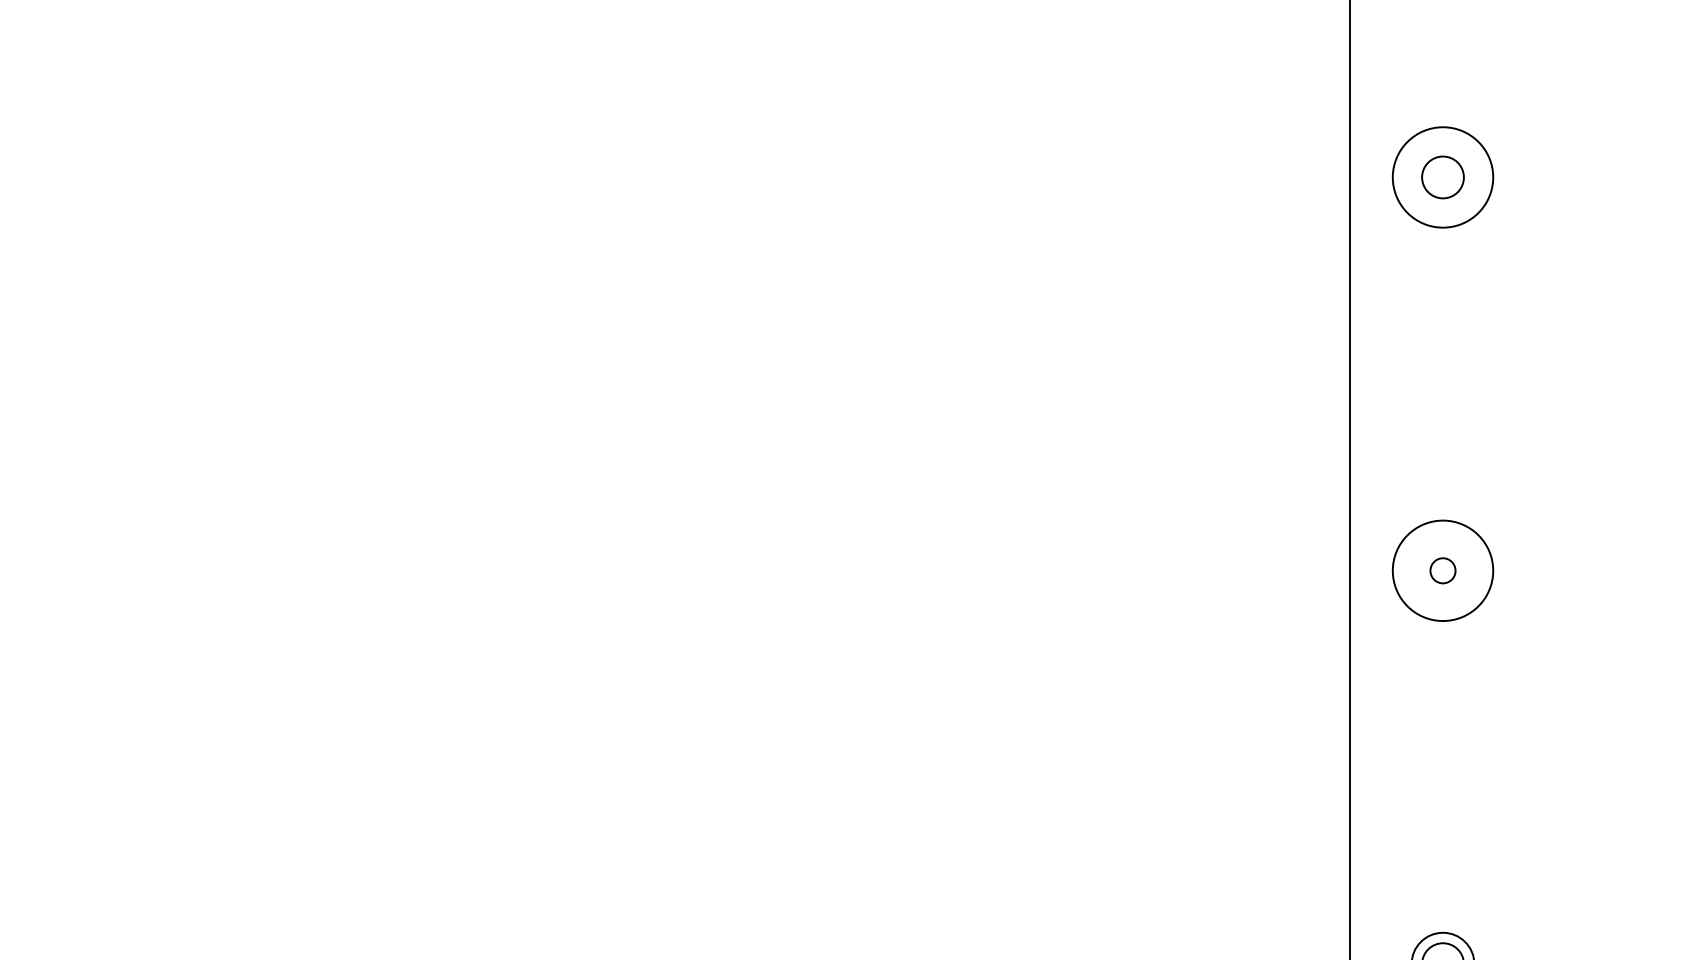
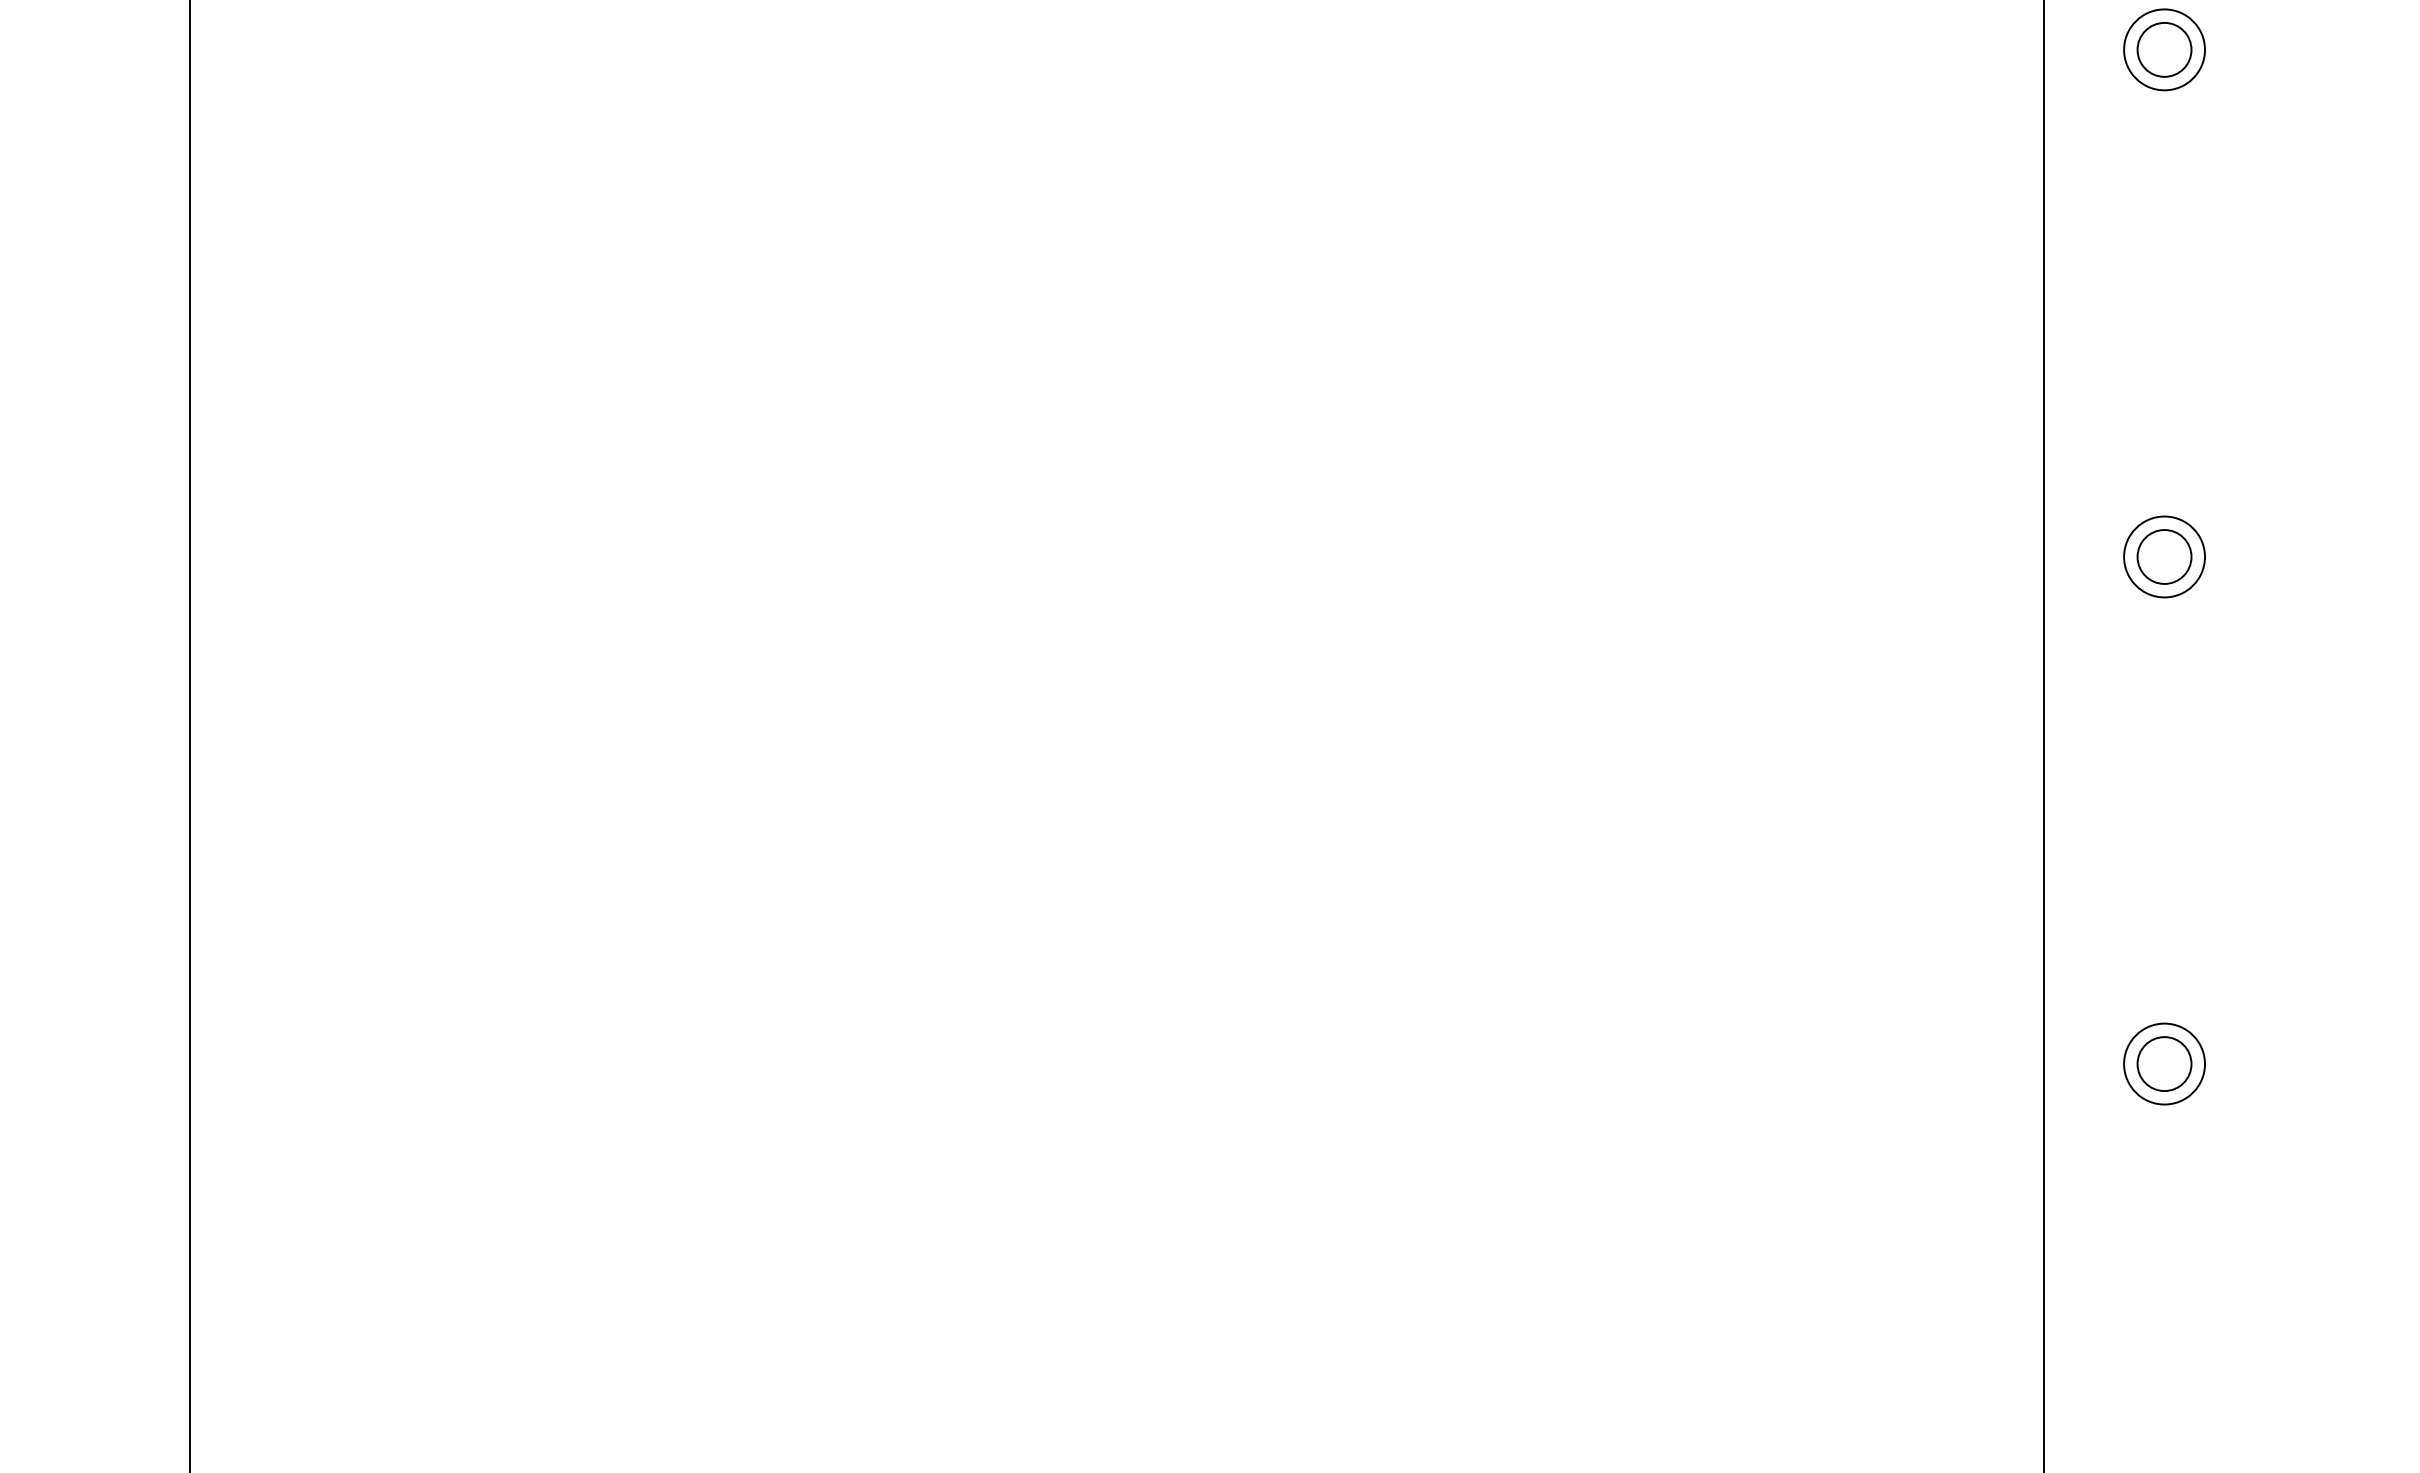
circle: (1442, 177) -> (2164, 556), size x0.62
circle: (1442, 570) -> (2164, 1063), size x0.62
circle: (1442, 571) -> (2164, 1064), size x1.67

